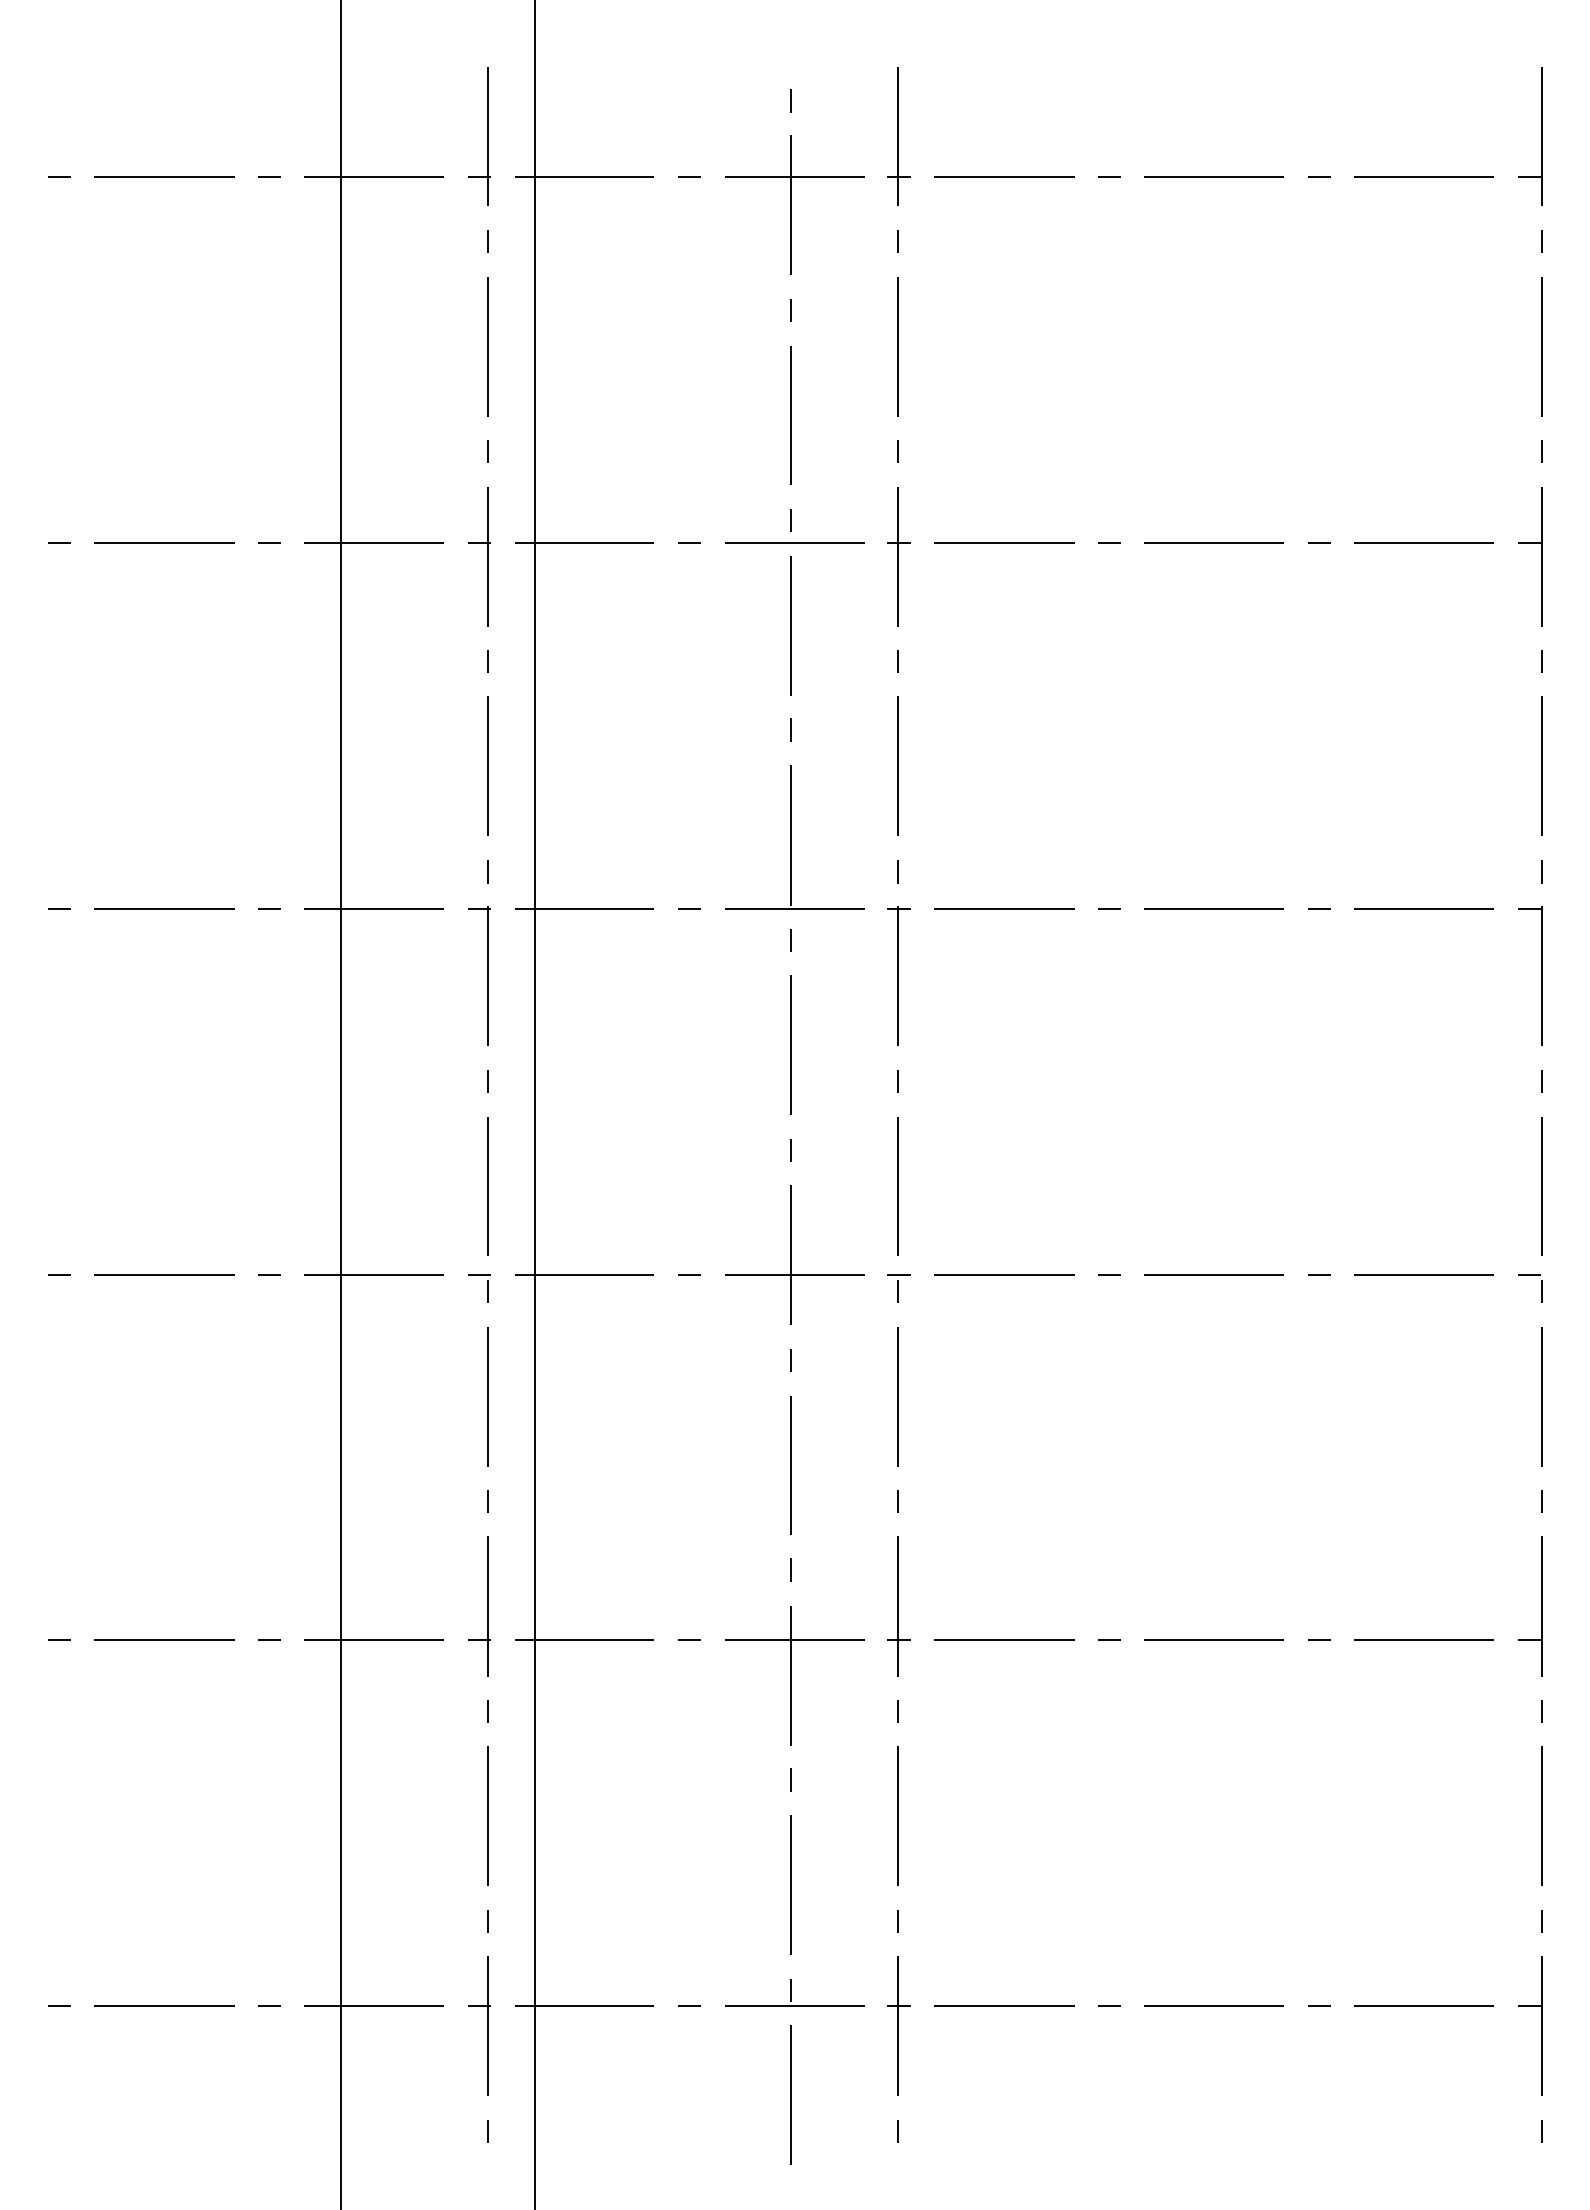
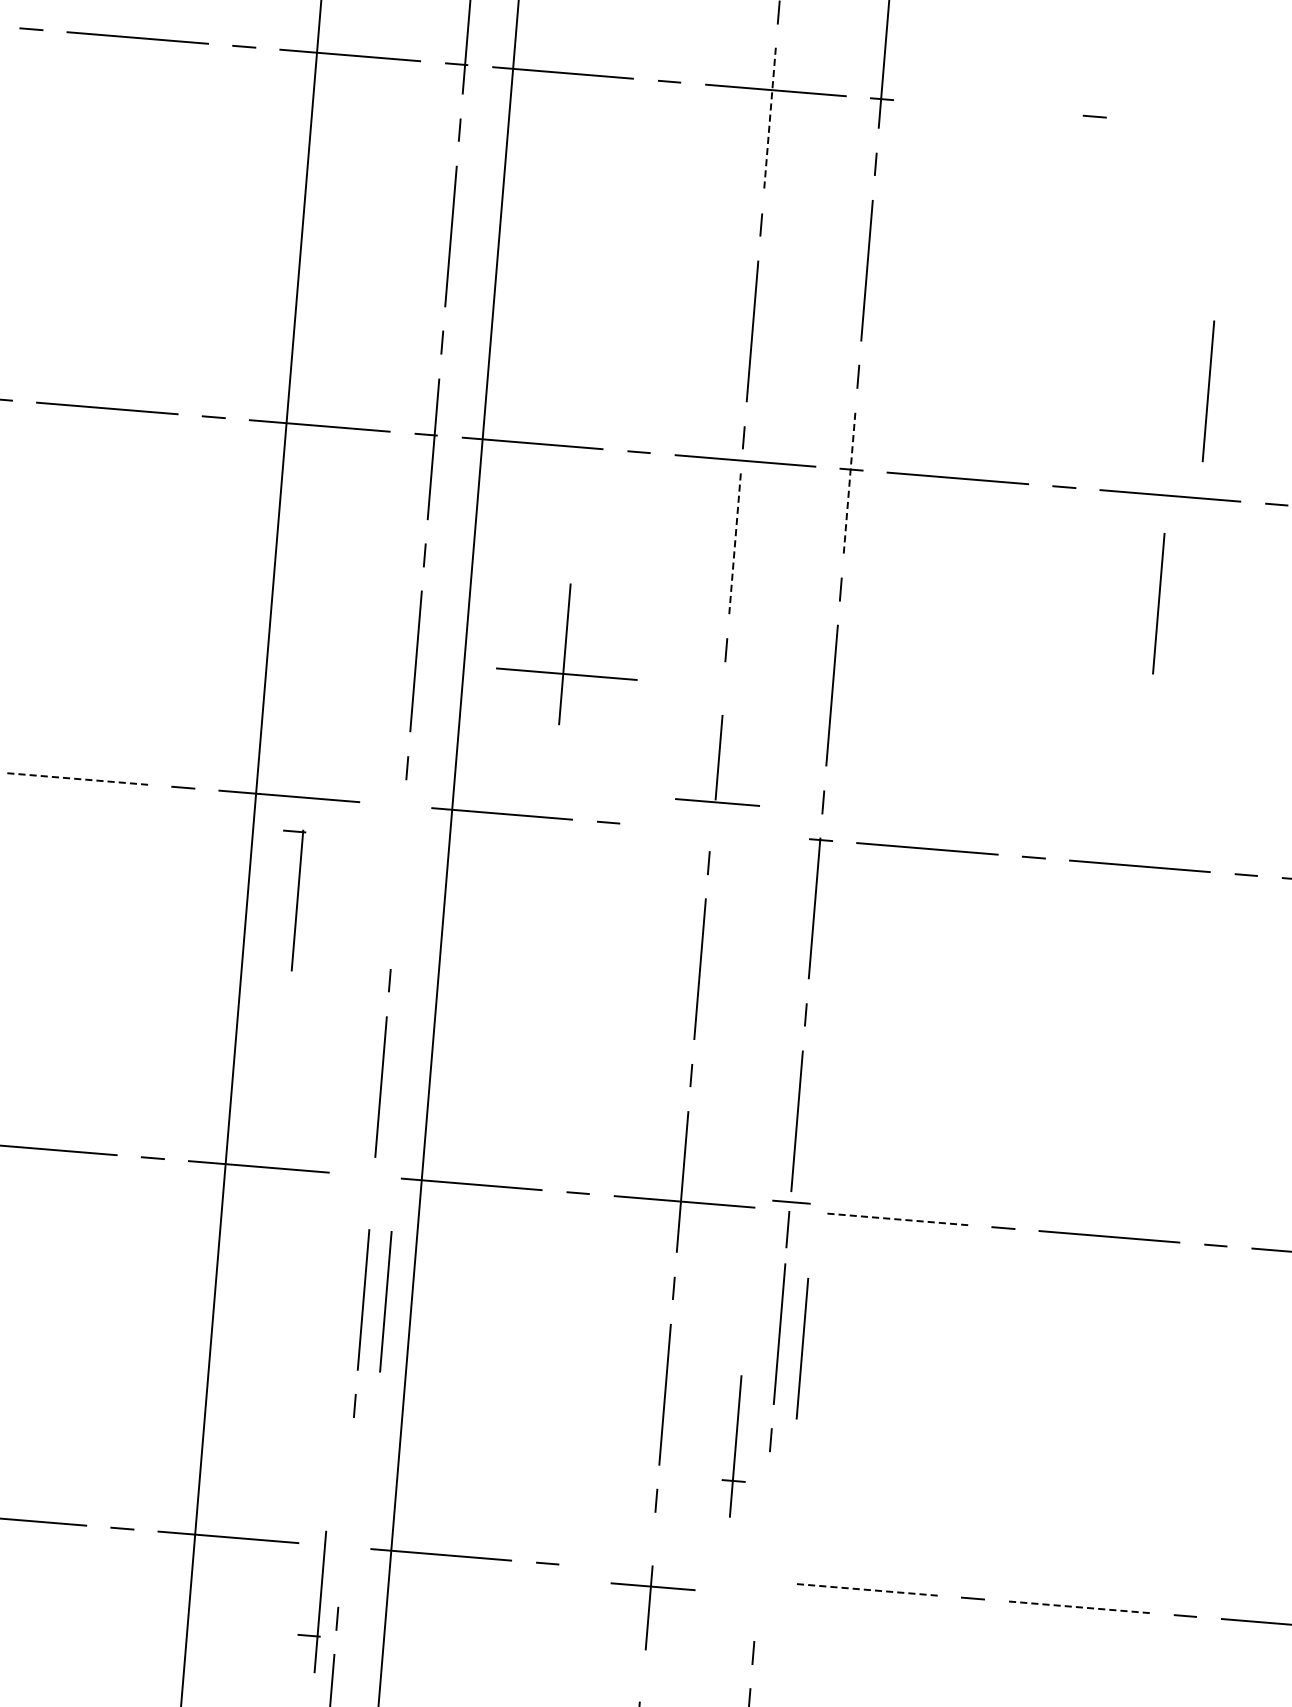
line: (1004, 176) -> (988, 107), removed
line: (1213, 176) -> (1200, 124), removed
line: (791, 205) -> (770, 118), solid -> dashed
line: (1242, 437) -> (1207, 391), added
line: (898, 556) -> (849, 483), solid -> dashed
line: (791, 625) -> (735, 544), solid -> dashed
line: (1210, 649) -> (1157, 603), added
part: (636, 746) -> (568, 653), added
part: (794, 837) -> (720, 759), size x0.6
line: (164, 908) -> (76, 778), solid -> dashed
part: (487, 975) -> (297, 899), moved
line: (1003, 1274) -> (896, 1219), solid -> dashed
part: (487, 1288) -> (372, 1190), removed
part: (898, 1288) -> (788, 1224), size x1.6
line: (509, 1396) -> (385, 1301), added
line: (921, 1408) -> (801, 1347), added
part: (487, 1606) -> (320, 1602), moved
part: (898, 1606) -> (735, 1446), moved
line: (1003, 1640) -> (865, 1589), solid -> dashed
line: (1214, 1640) -> (1079, 1607), solid -> dashed
part: (794, 1675) -> (651, 1607), size x0.6

